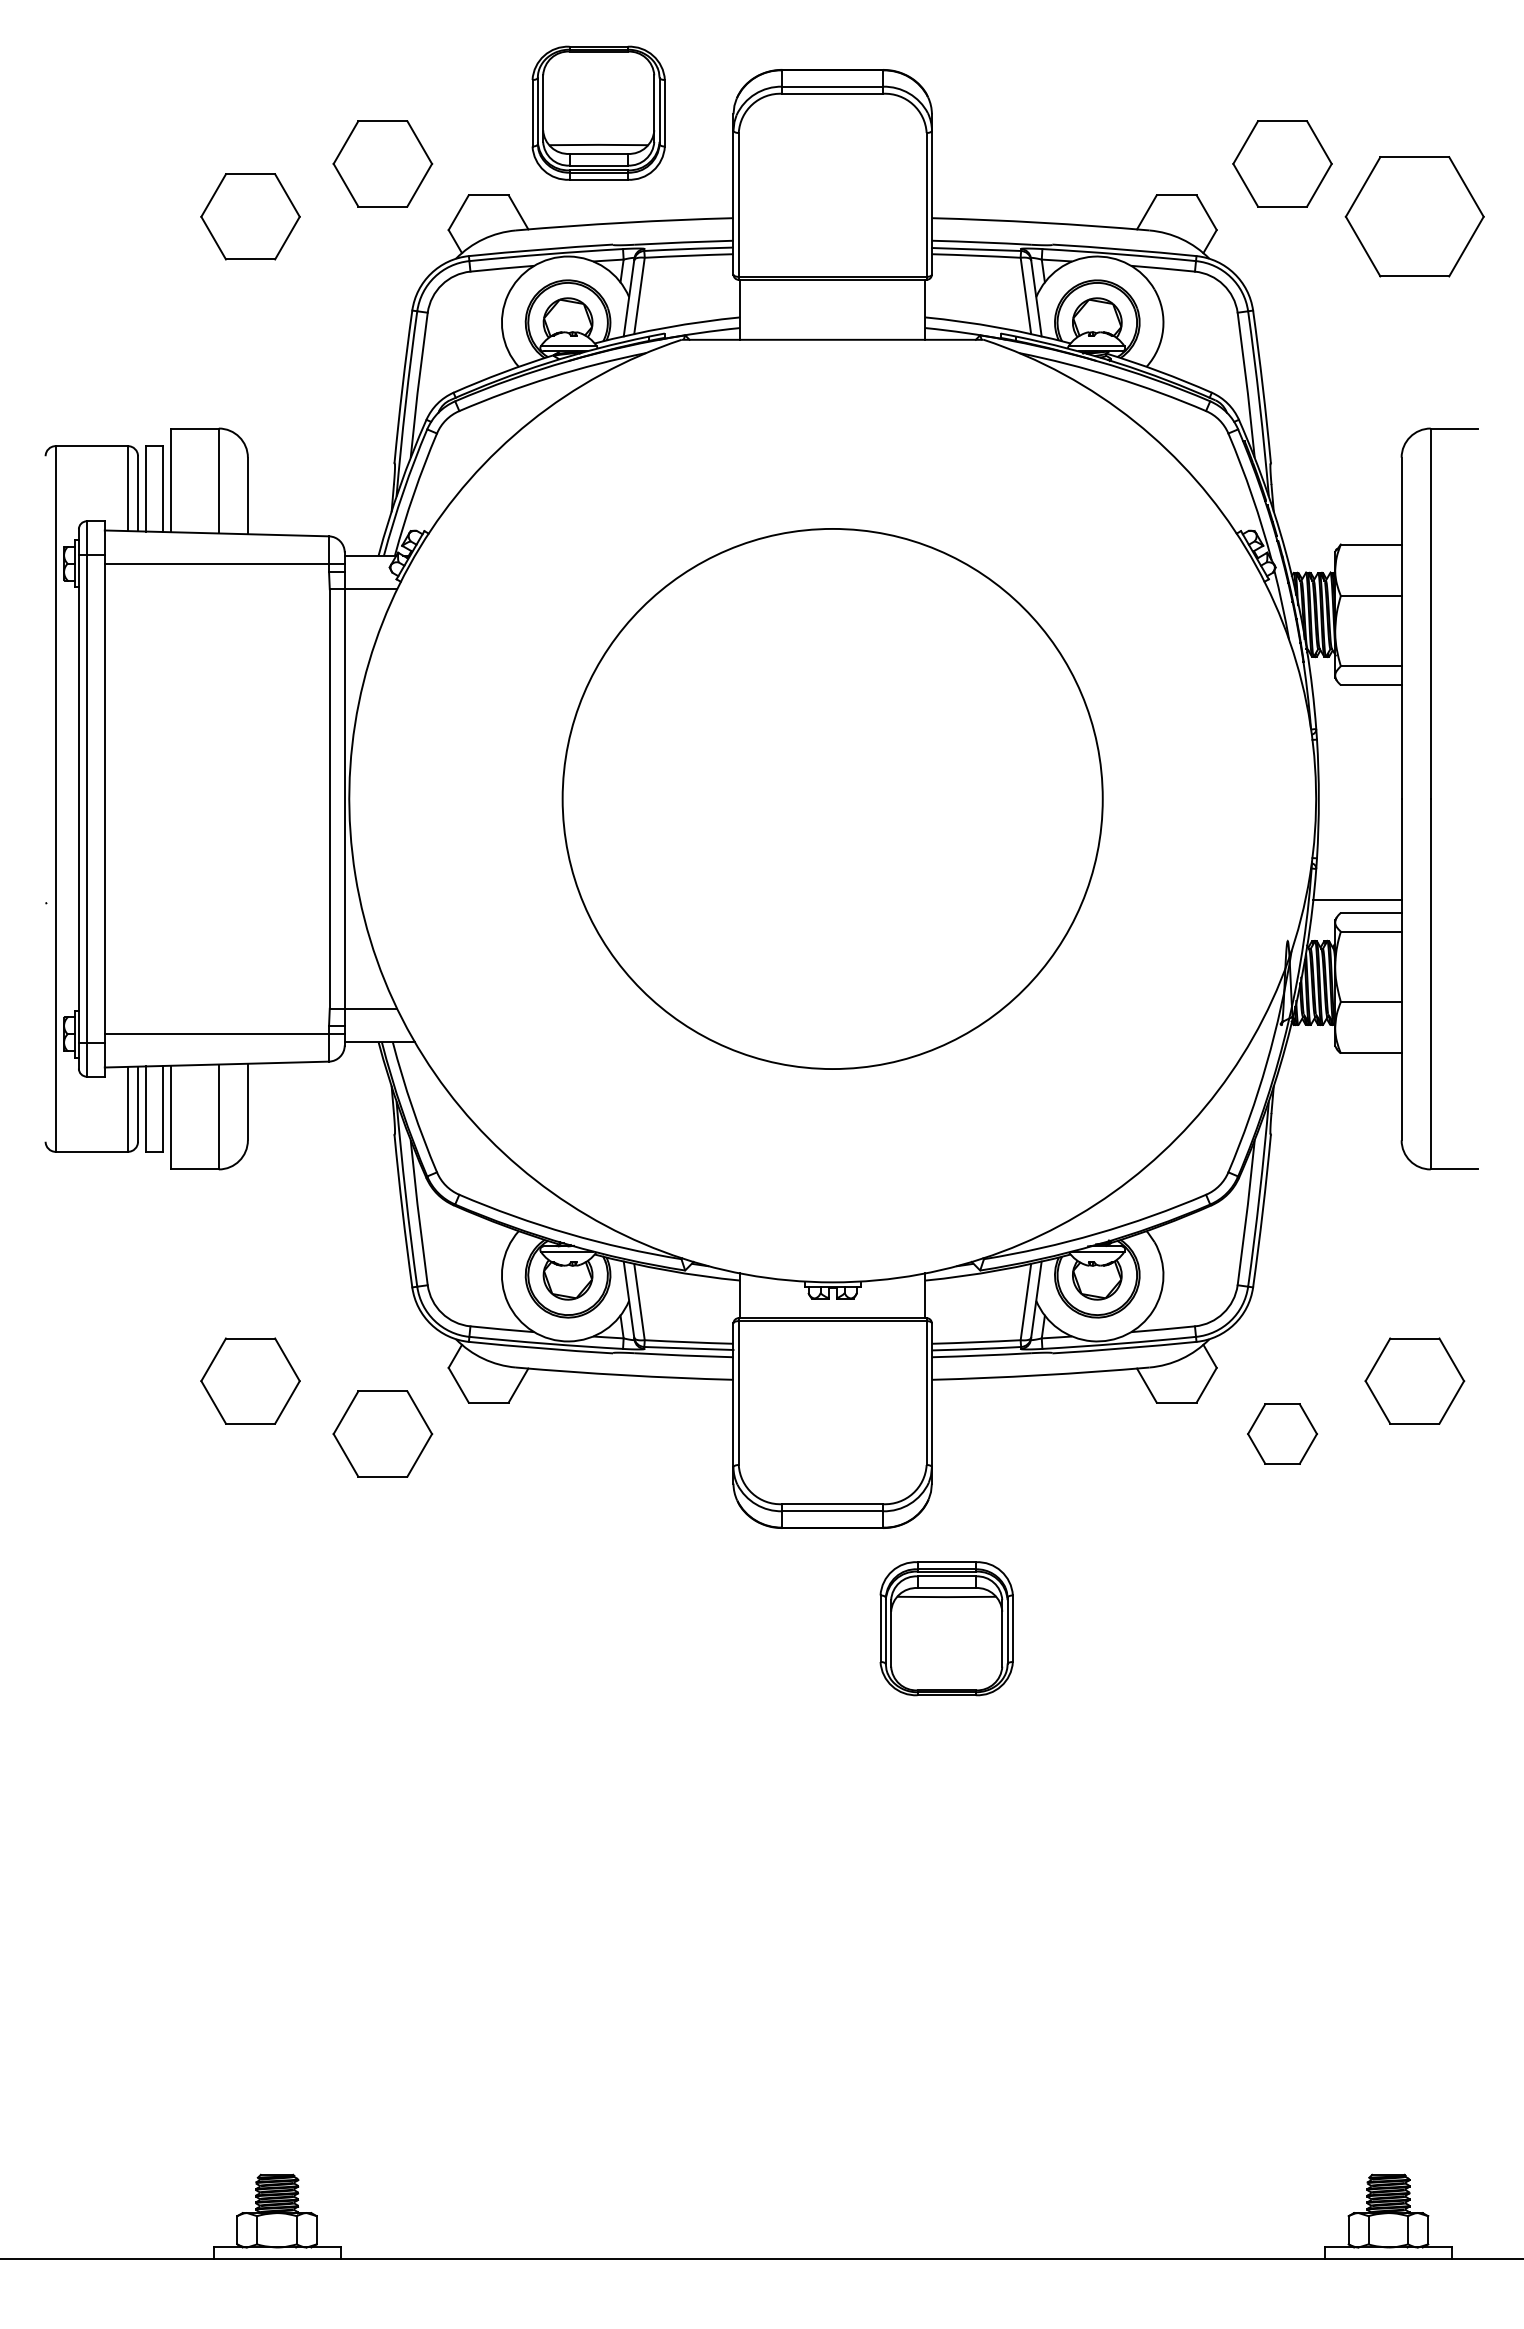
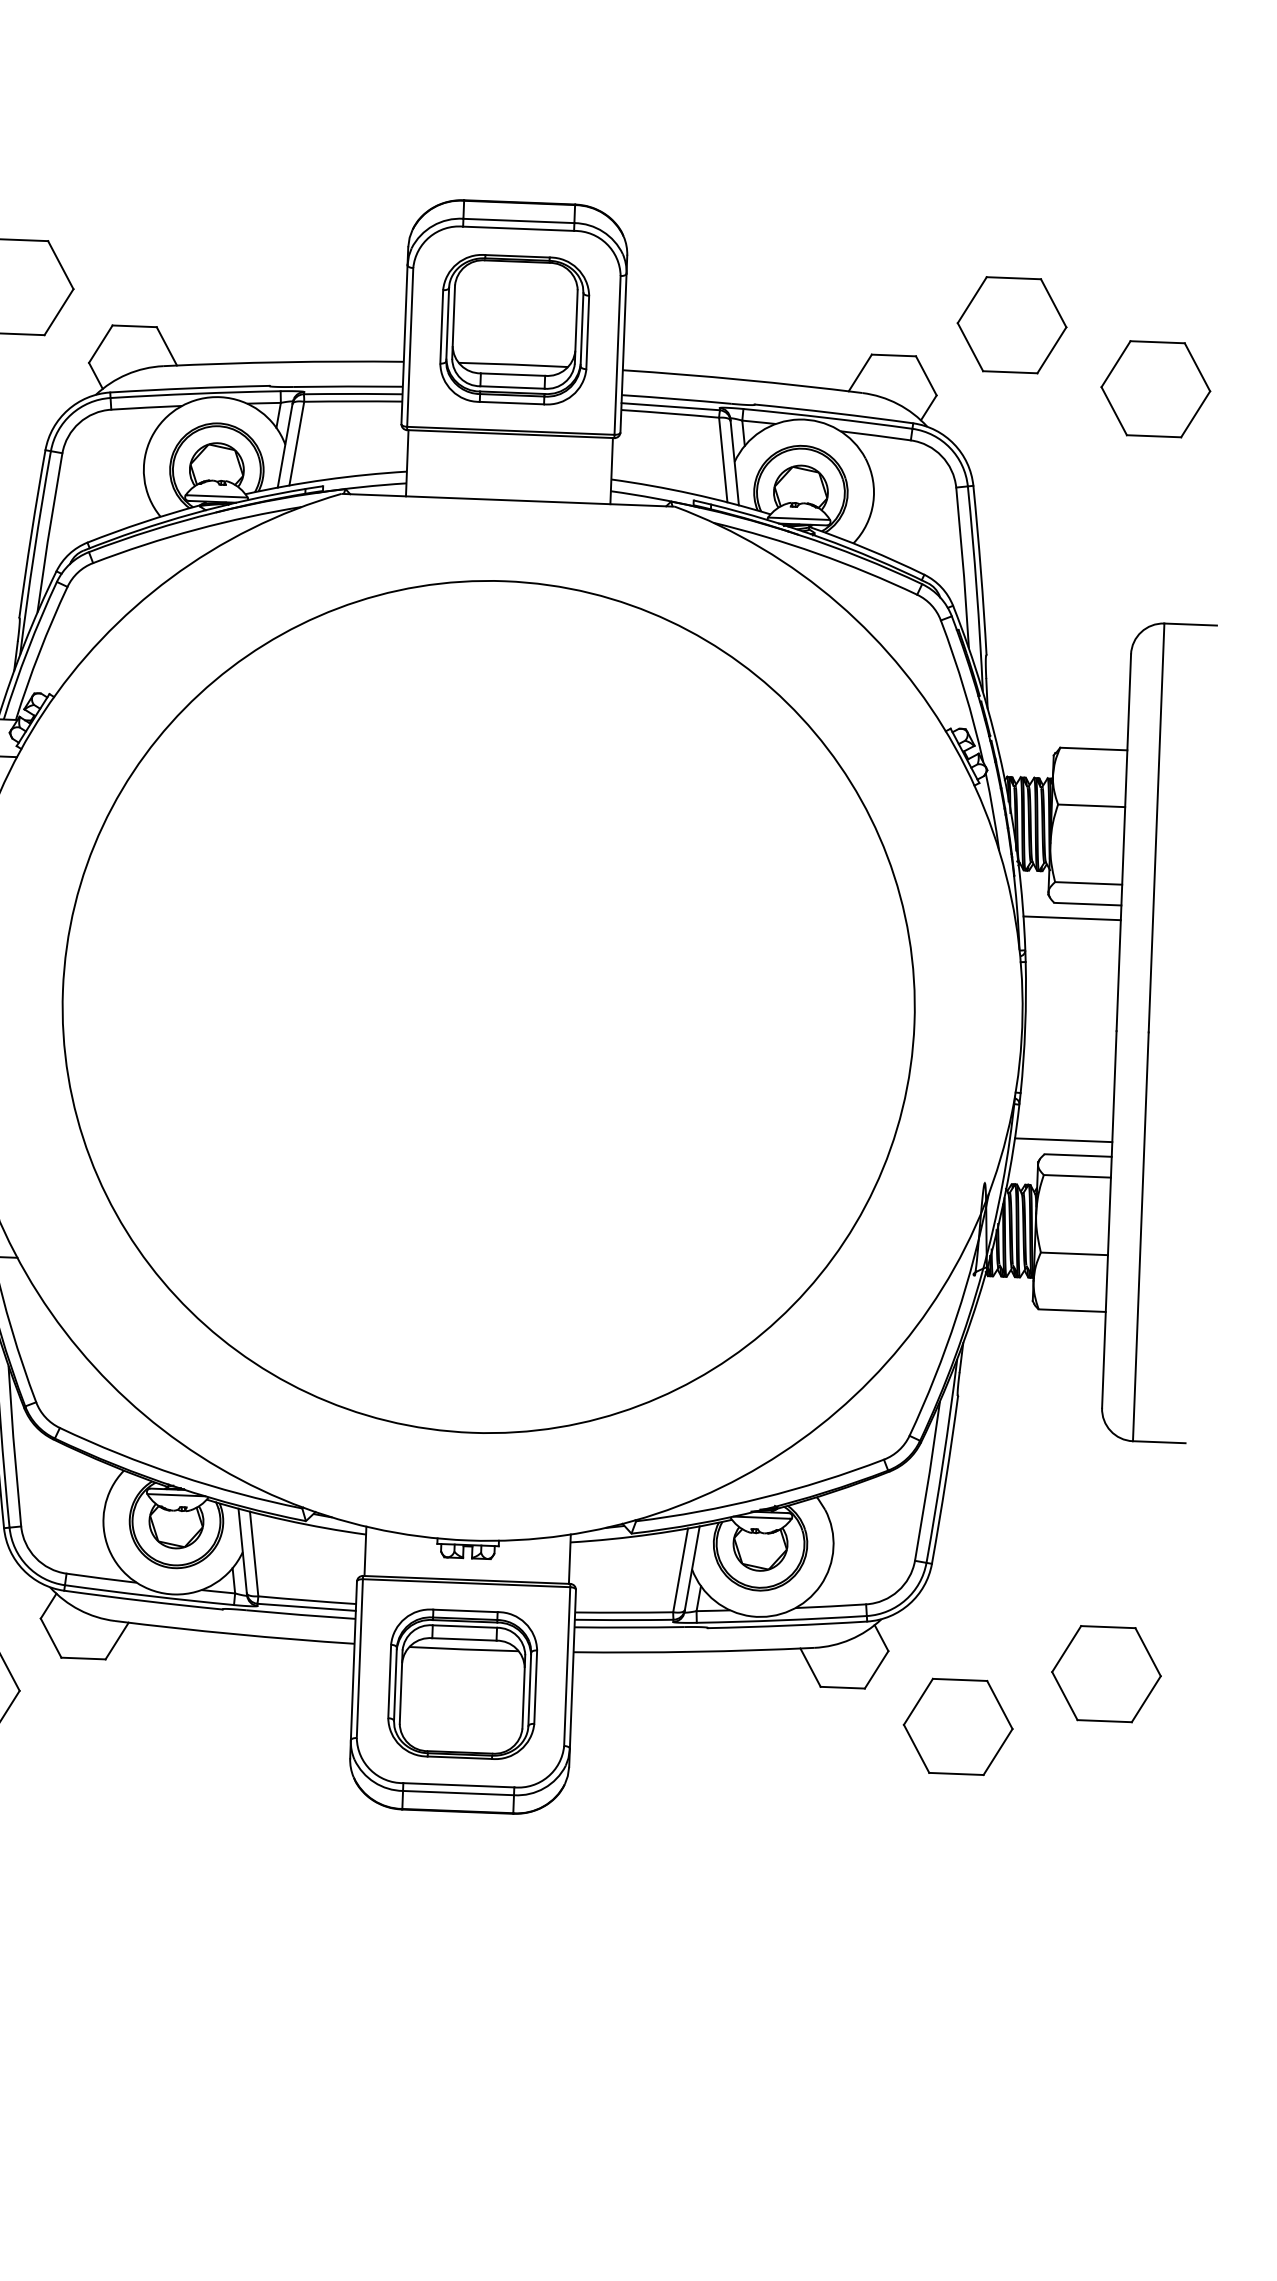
part: (598, 112) -> (514, 328), moved
part: (1414, 216) -> (1155, 388), size x0.71
line: (1357, 698) -> (1072, 918), added
circle: (832, 798) -> (488, 1006), size x1.43
part: (1282, 1433) -> (958, 1726), size x1.43
part: (946, 1628) -> (462, 1684), moved

